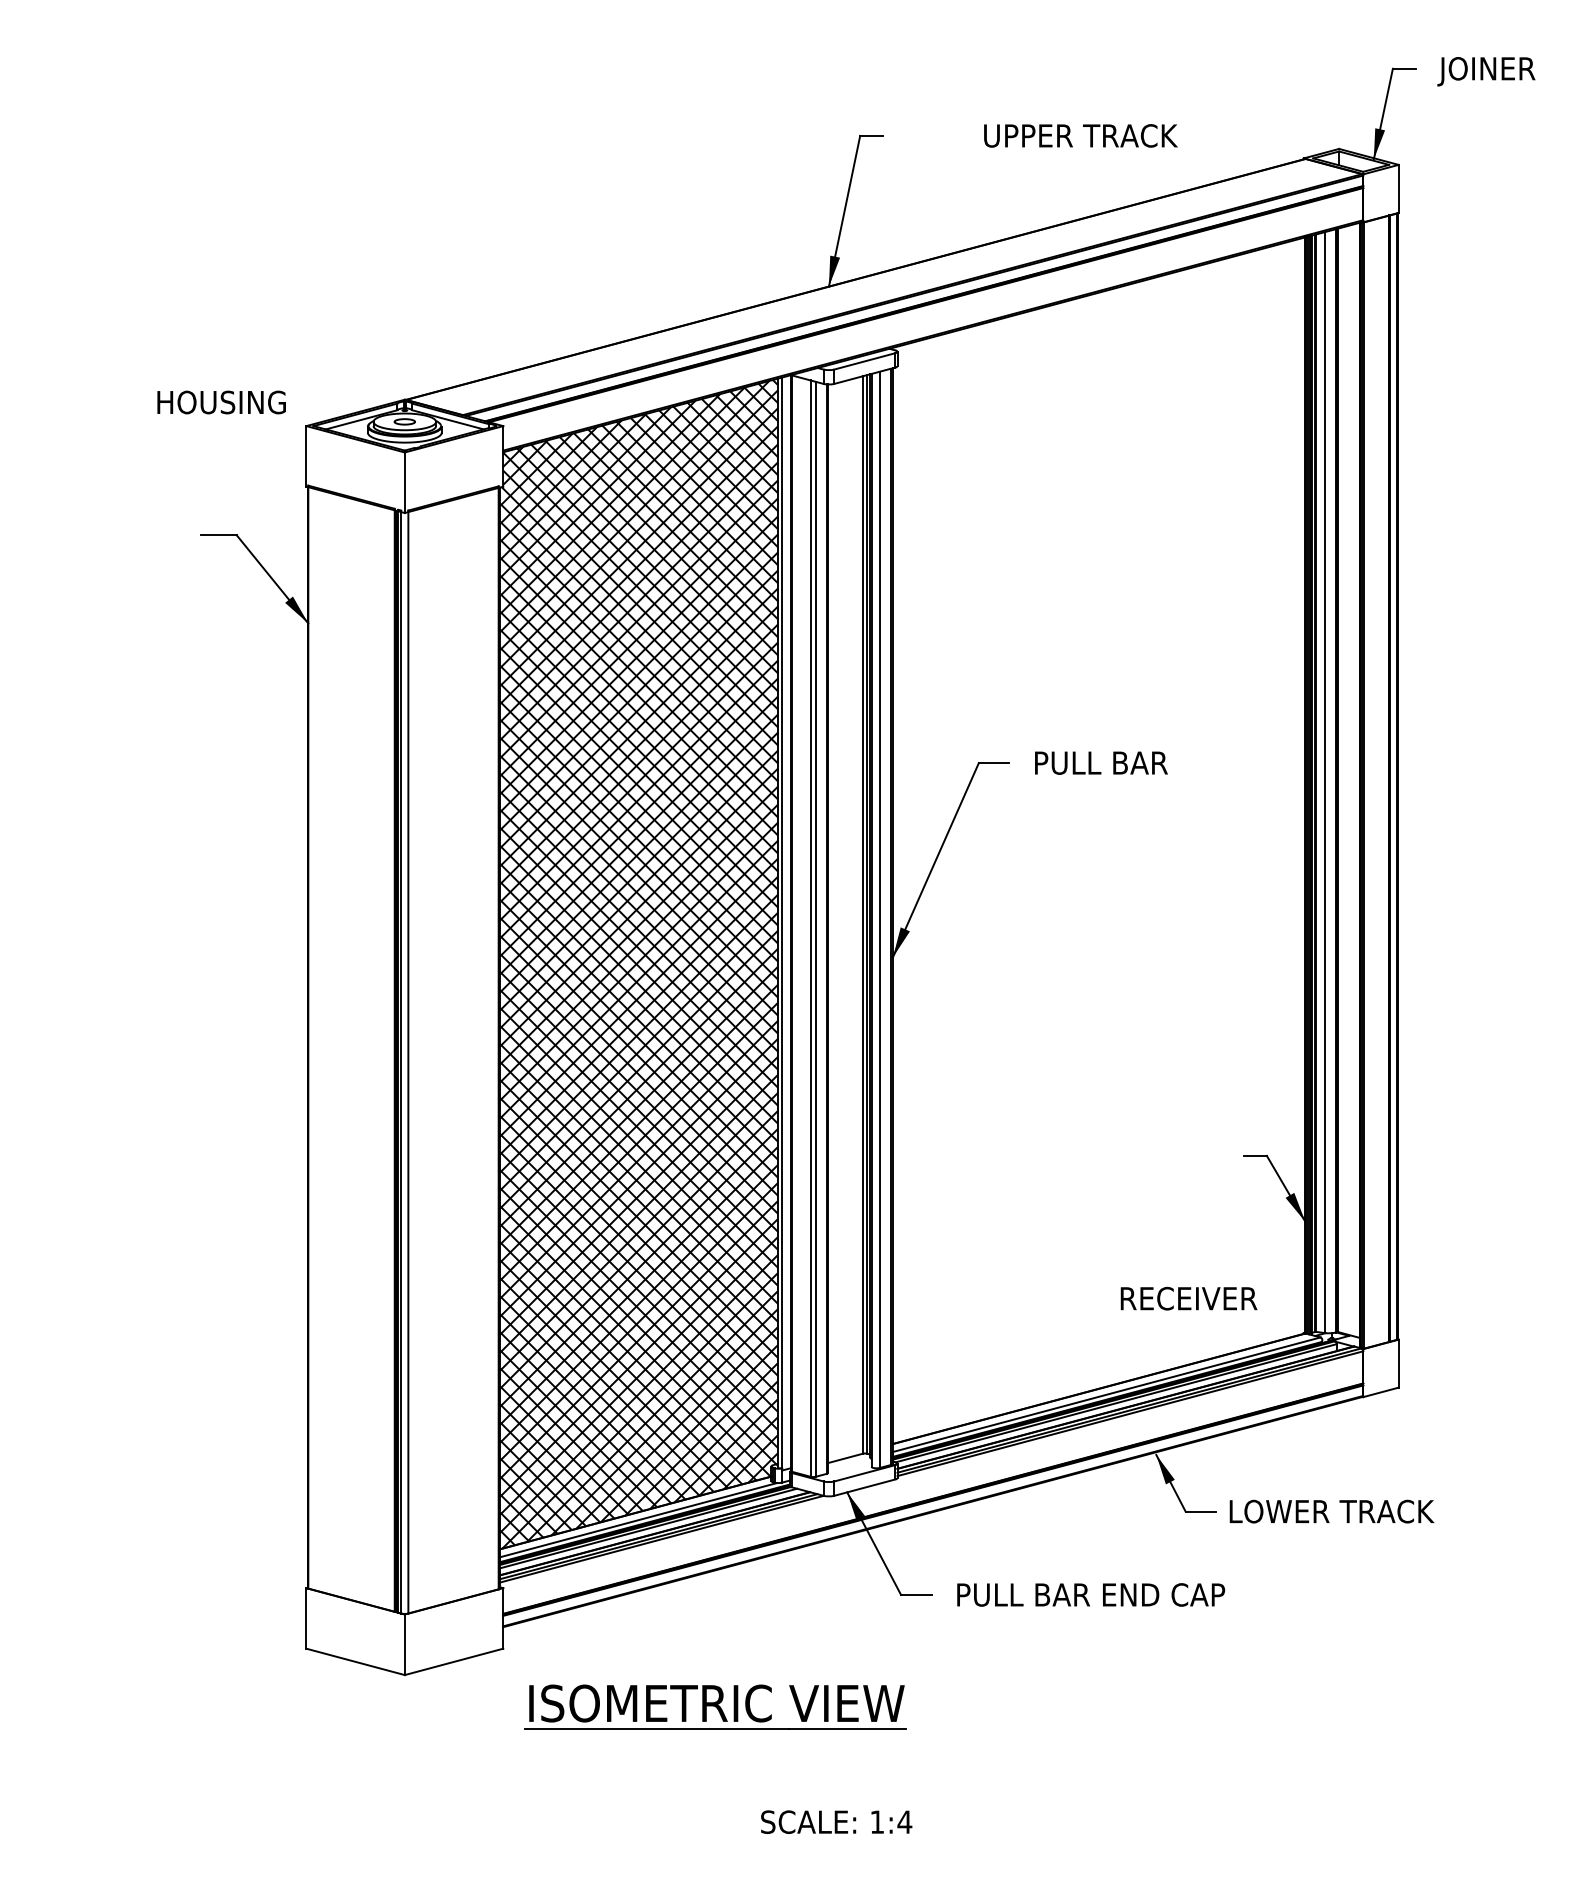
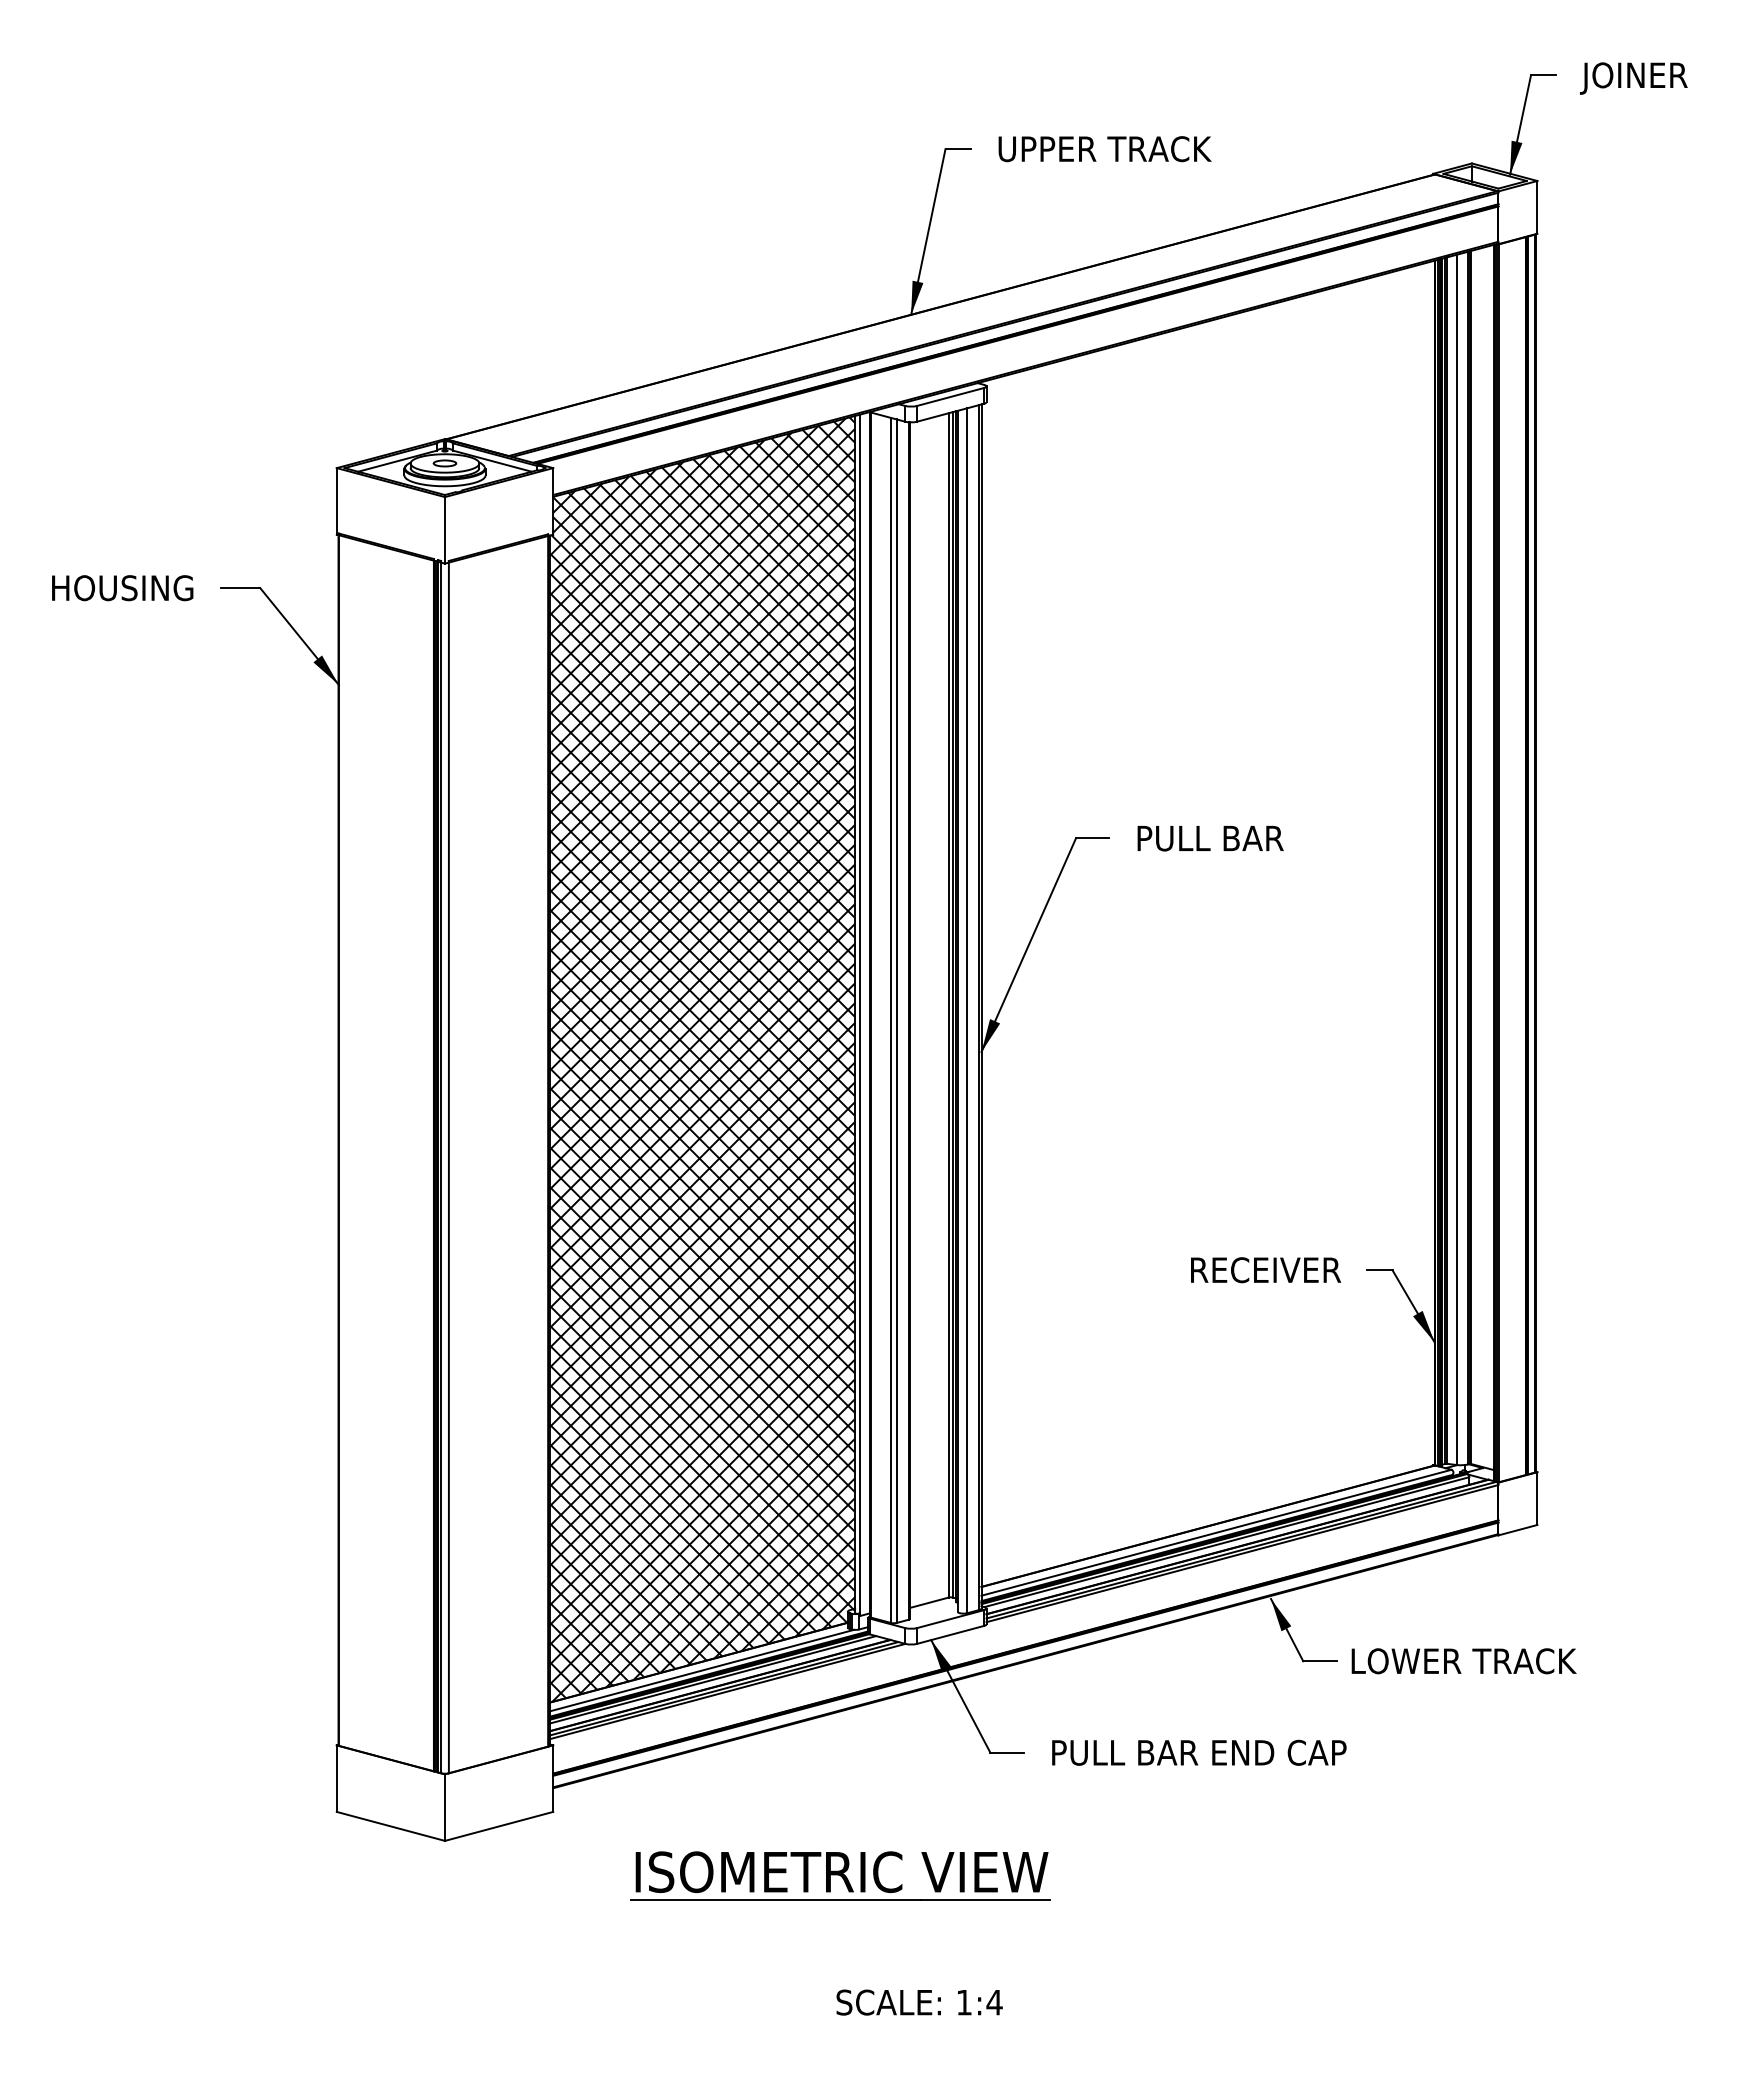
text: (1080, 136) -> (1104, 149), moved
text: (221, 402) -> (122, 588), moved
text: (1189, 1298) -> (1266, 1270), moved
part: (715, 1706) -> (840, 1875), moved

